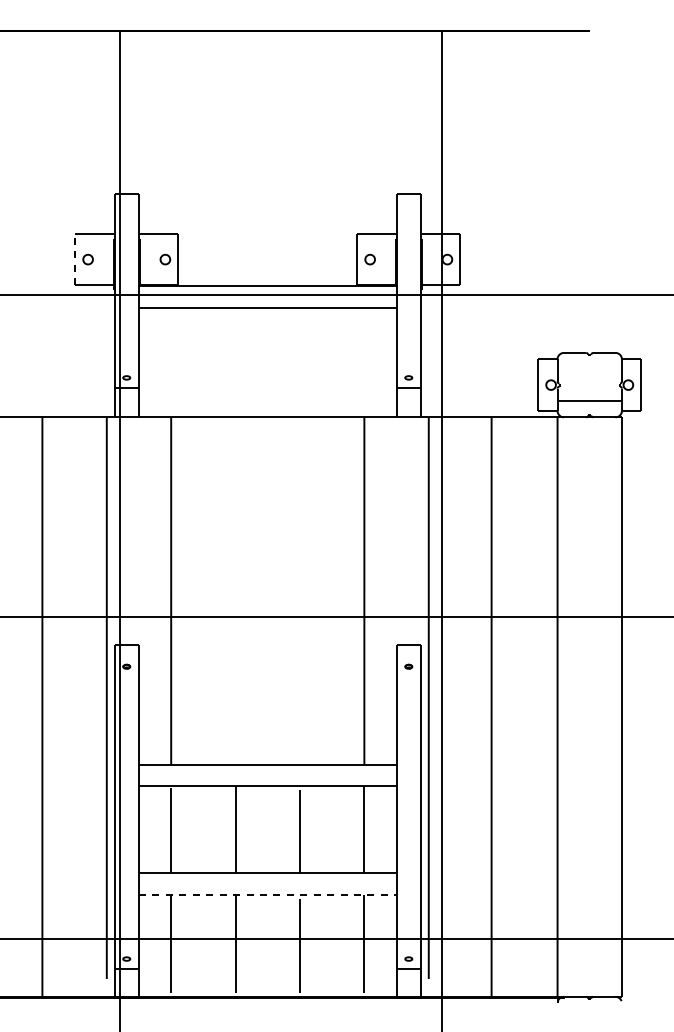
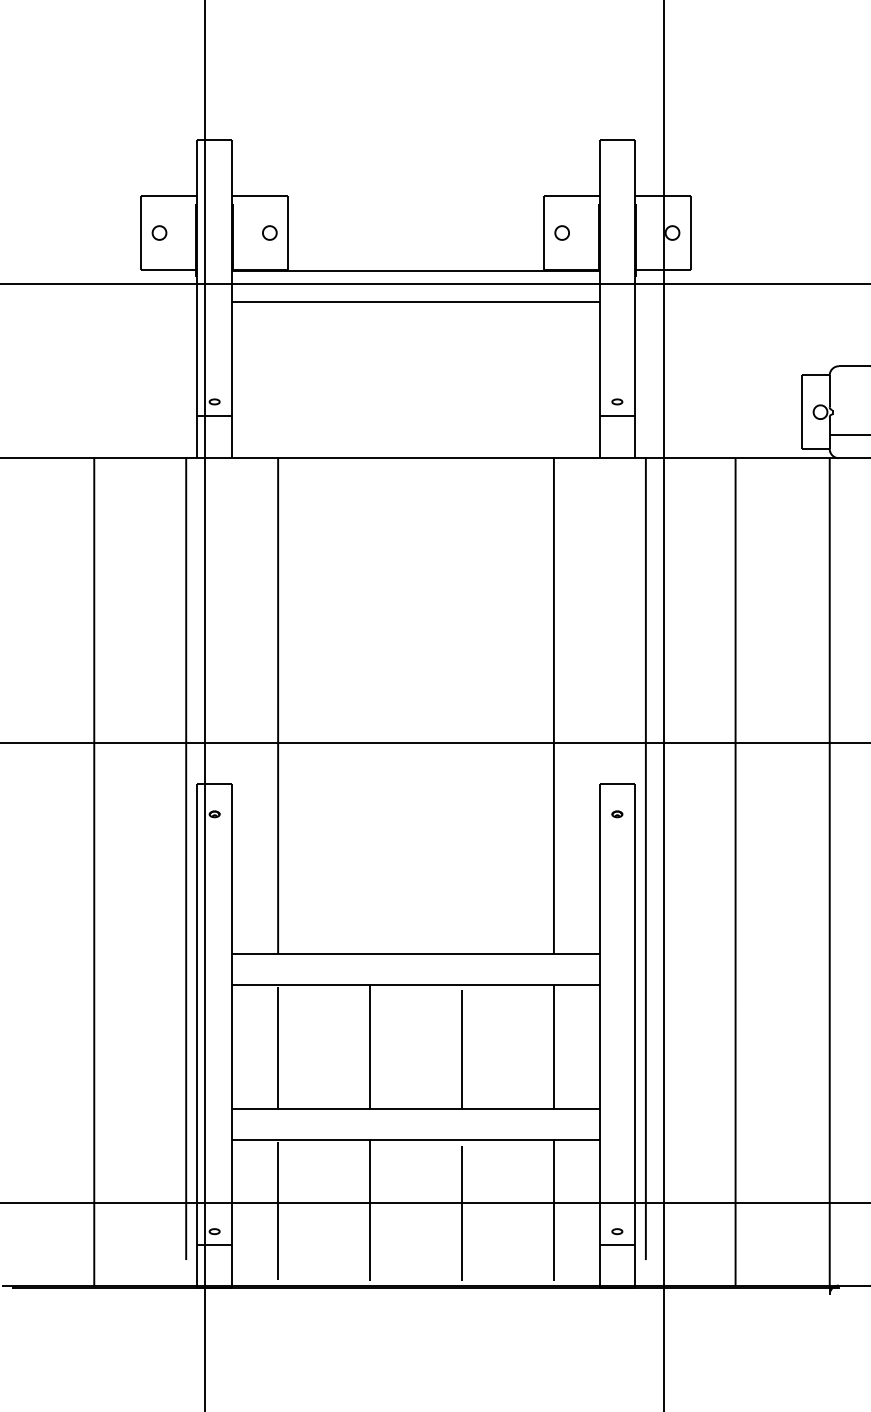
line: (75, 259) -> (141, 232), dashed -> solid
line: (267, 894) -> (415, 1139), dashed -> solid

